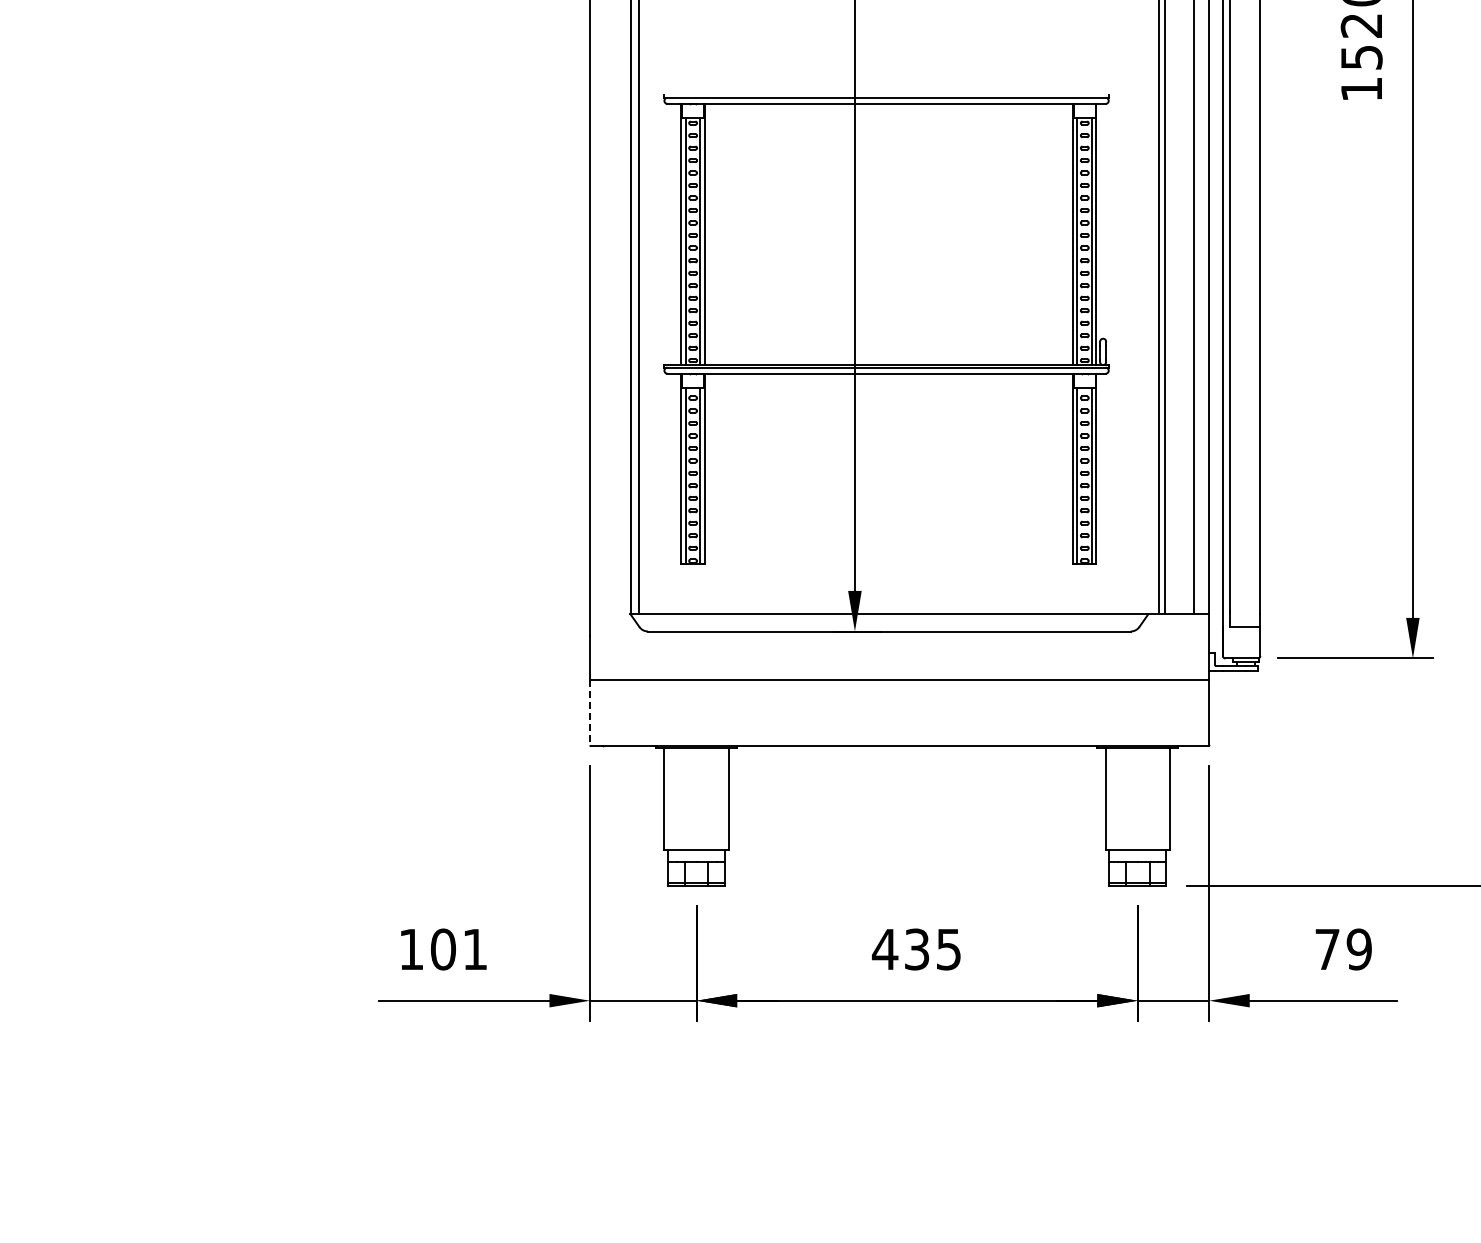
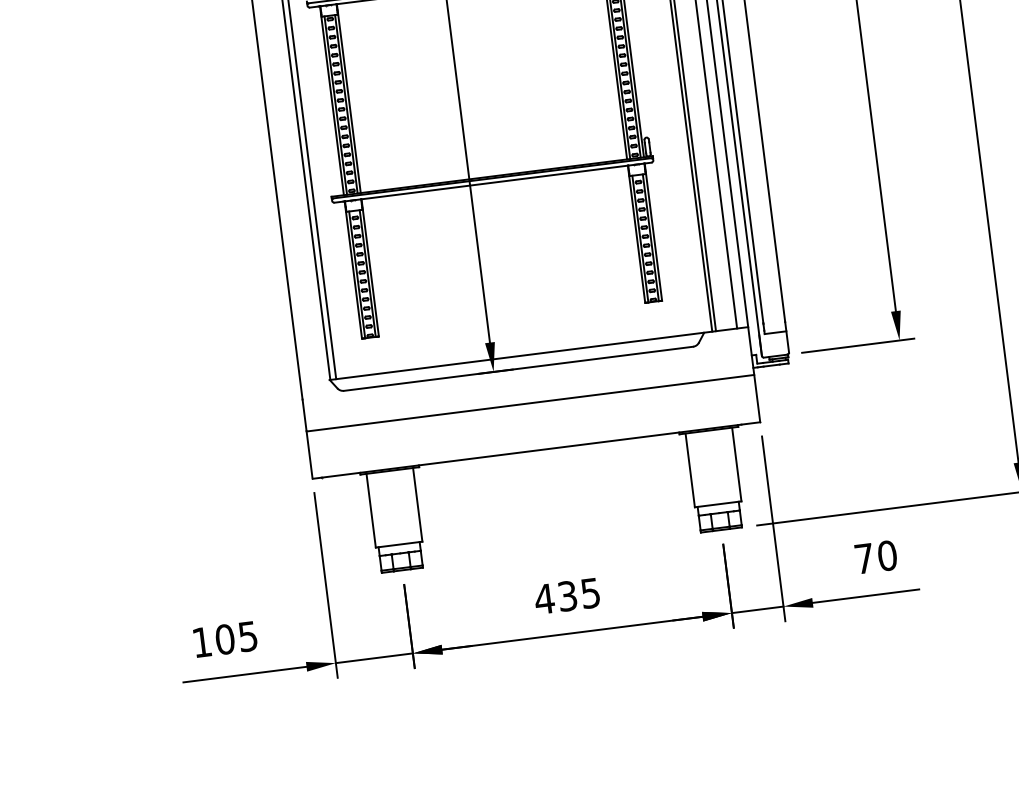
line: (590, 712) -> (309, 454), dashed -> solid
text: (474, 949) -> (247, 636), 101 -> 105
text: (1359, 949) -> (887, 555), 79 -> 70

